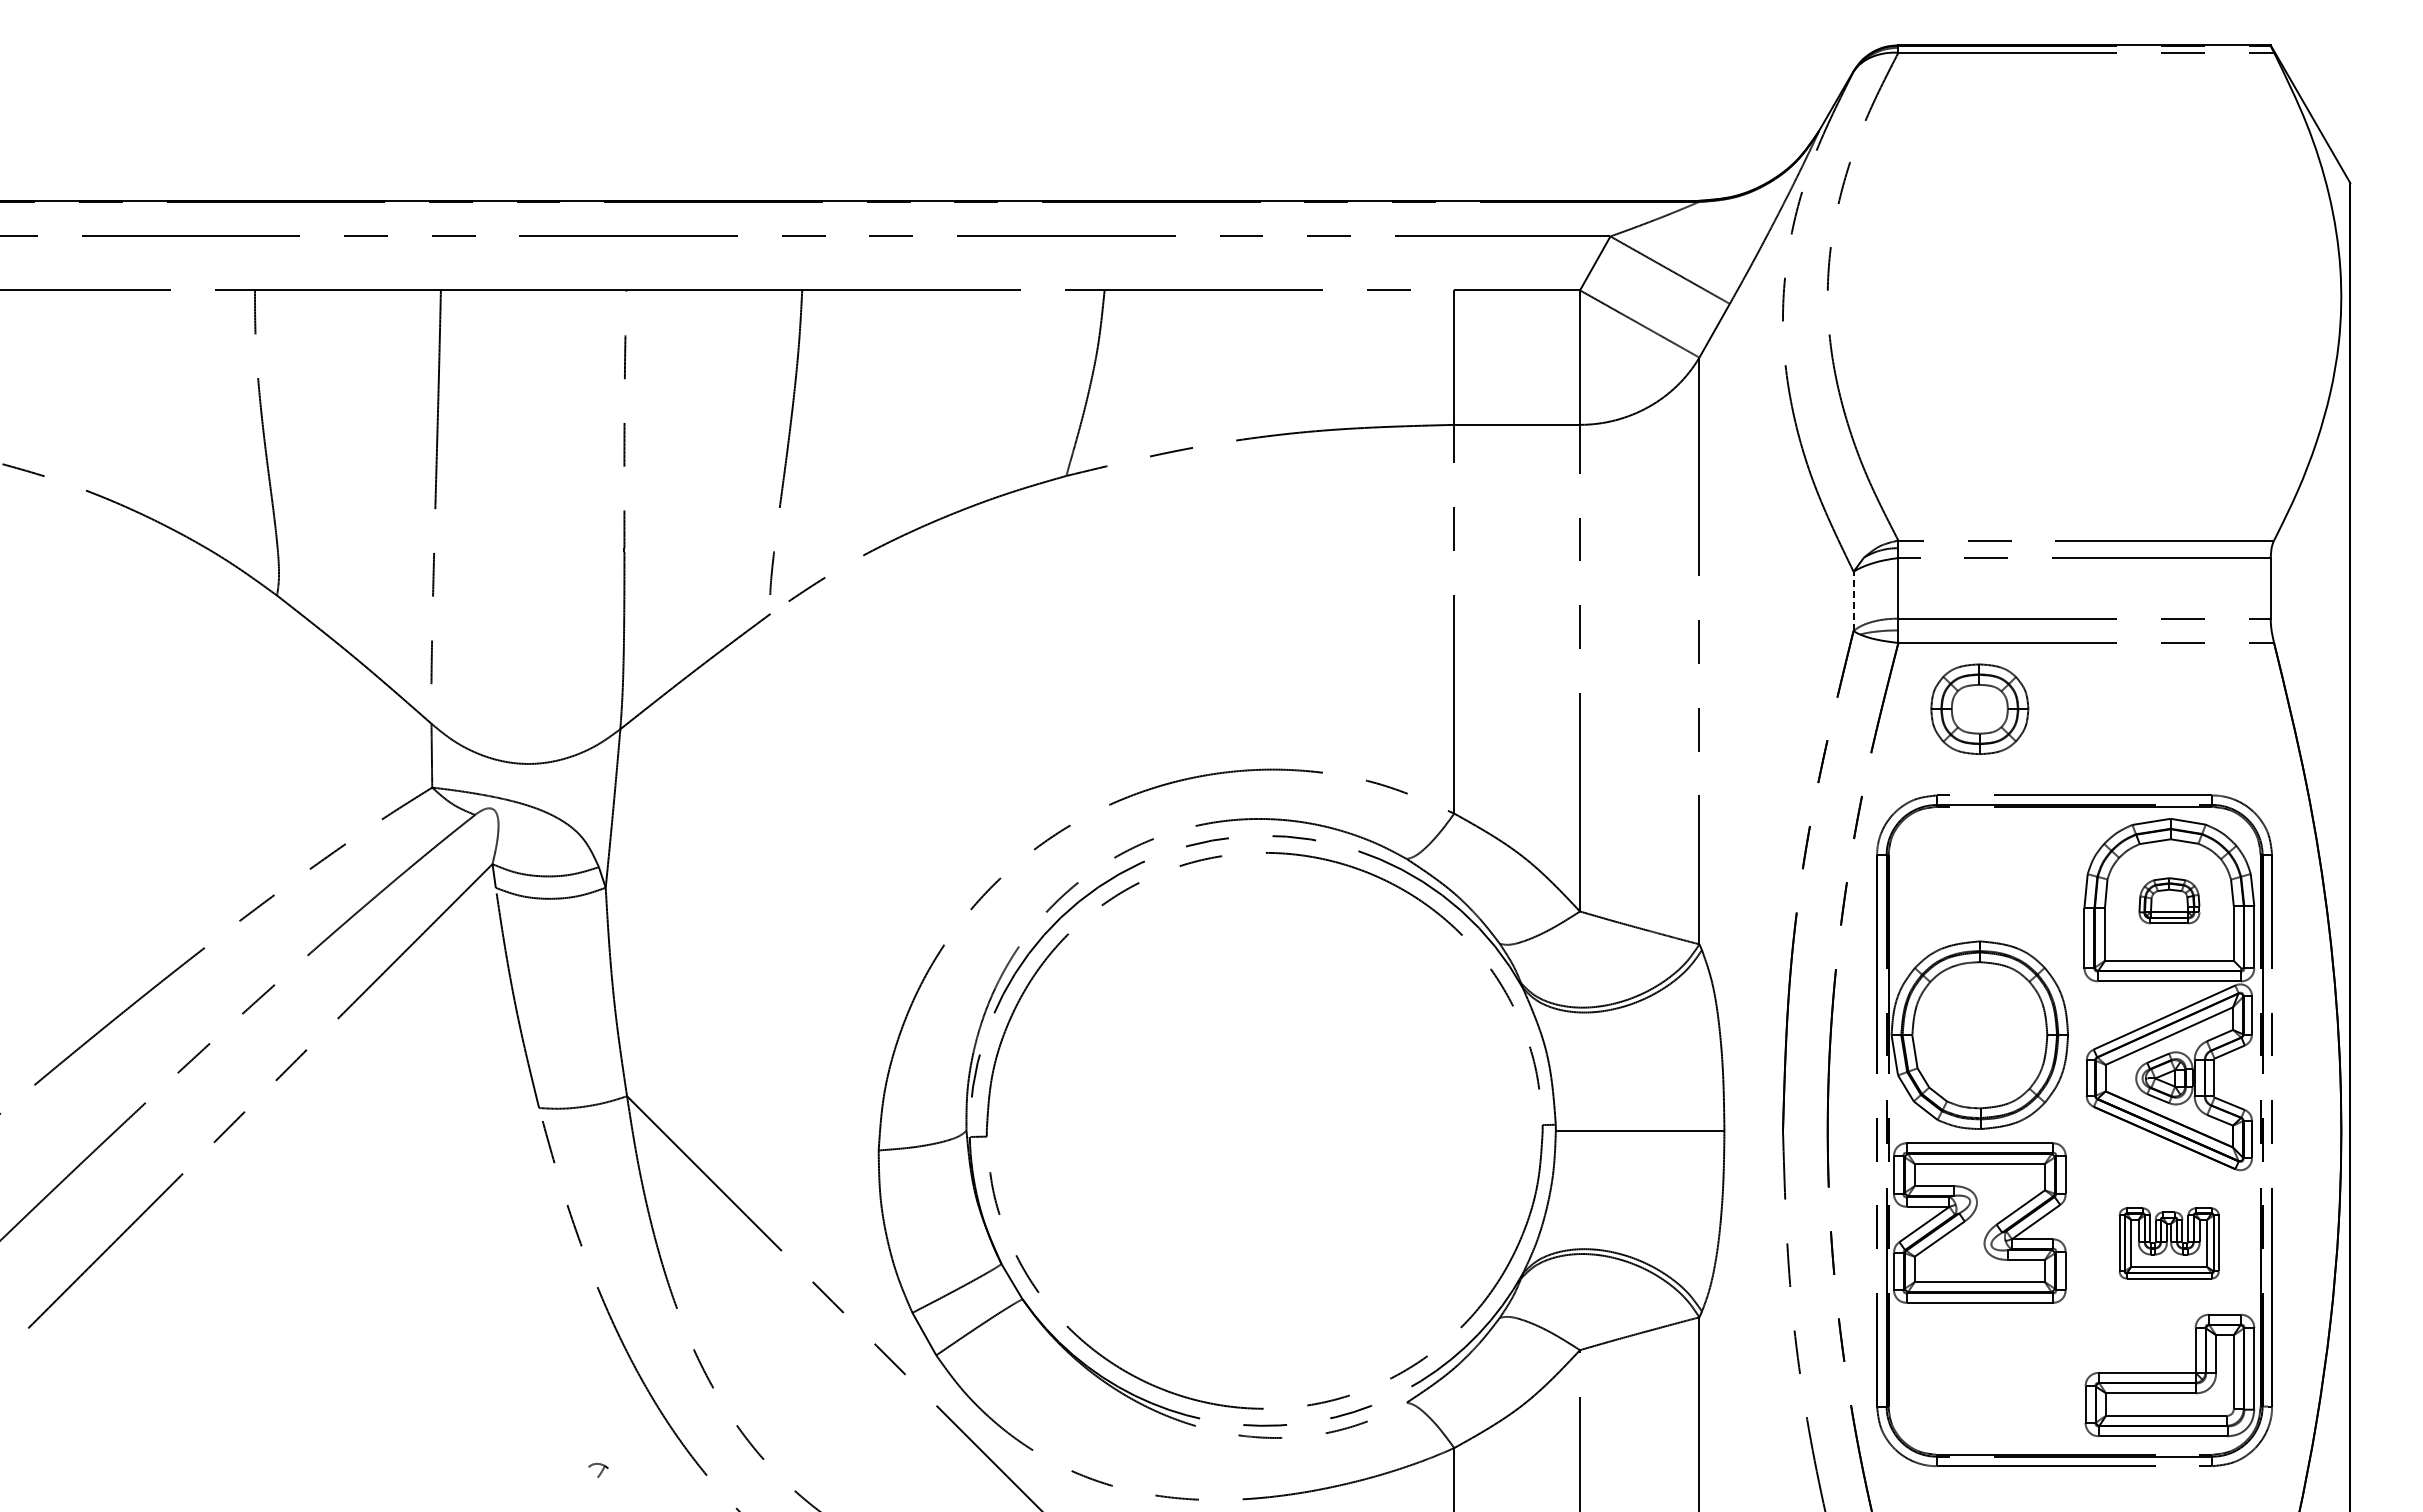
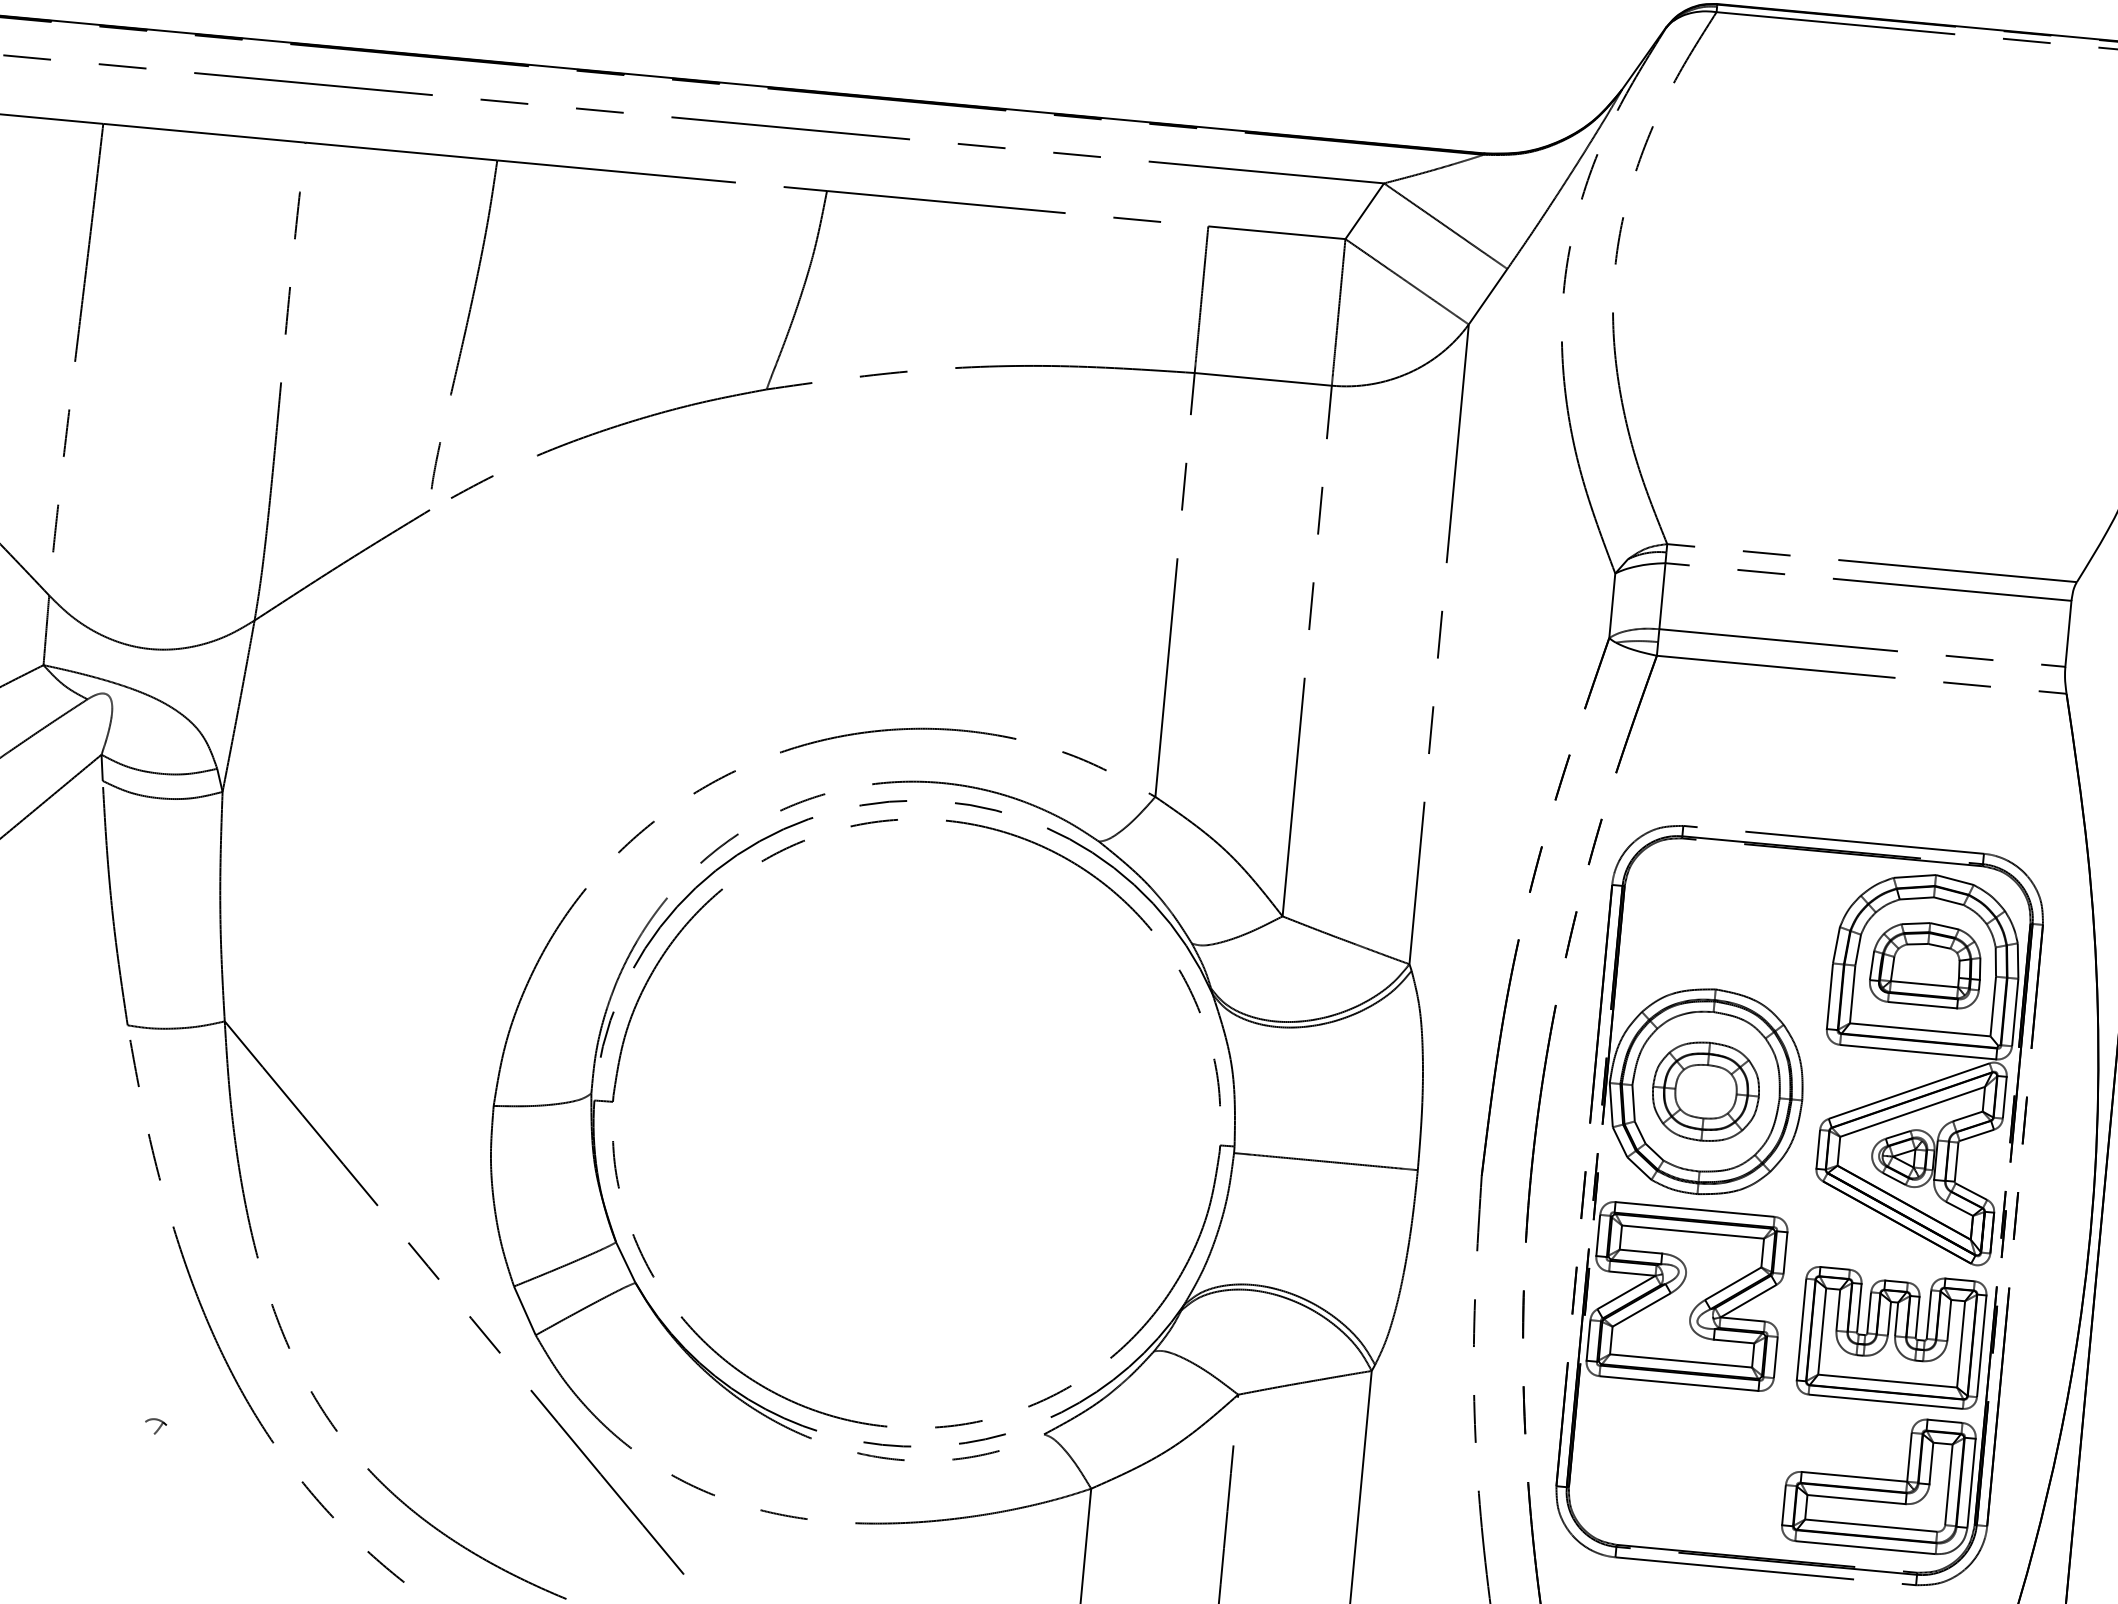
line: (1853, 601) -> (1612, 606), dashed -> solid
part: (1979, 708) -> (1705, 1090), moved
part: (2169, 900) -> (1926, 964), size x1.67
part: (2168, 1243) -> (1890, 1337), size x1.67

